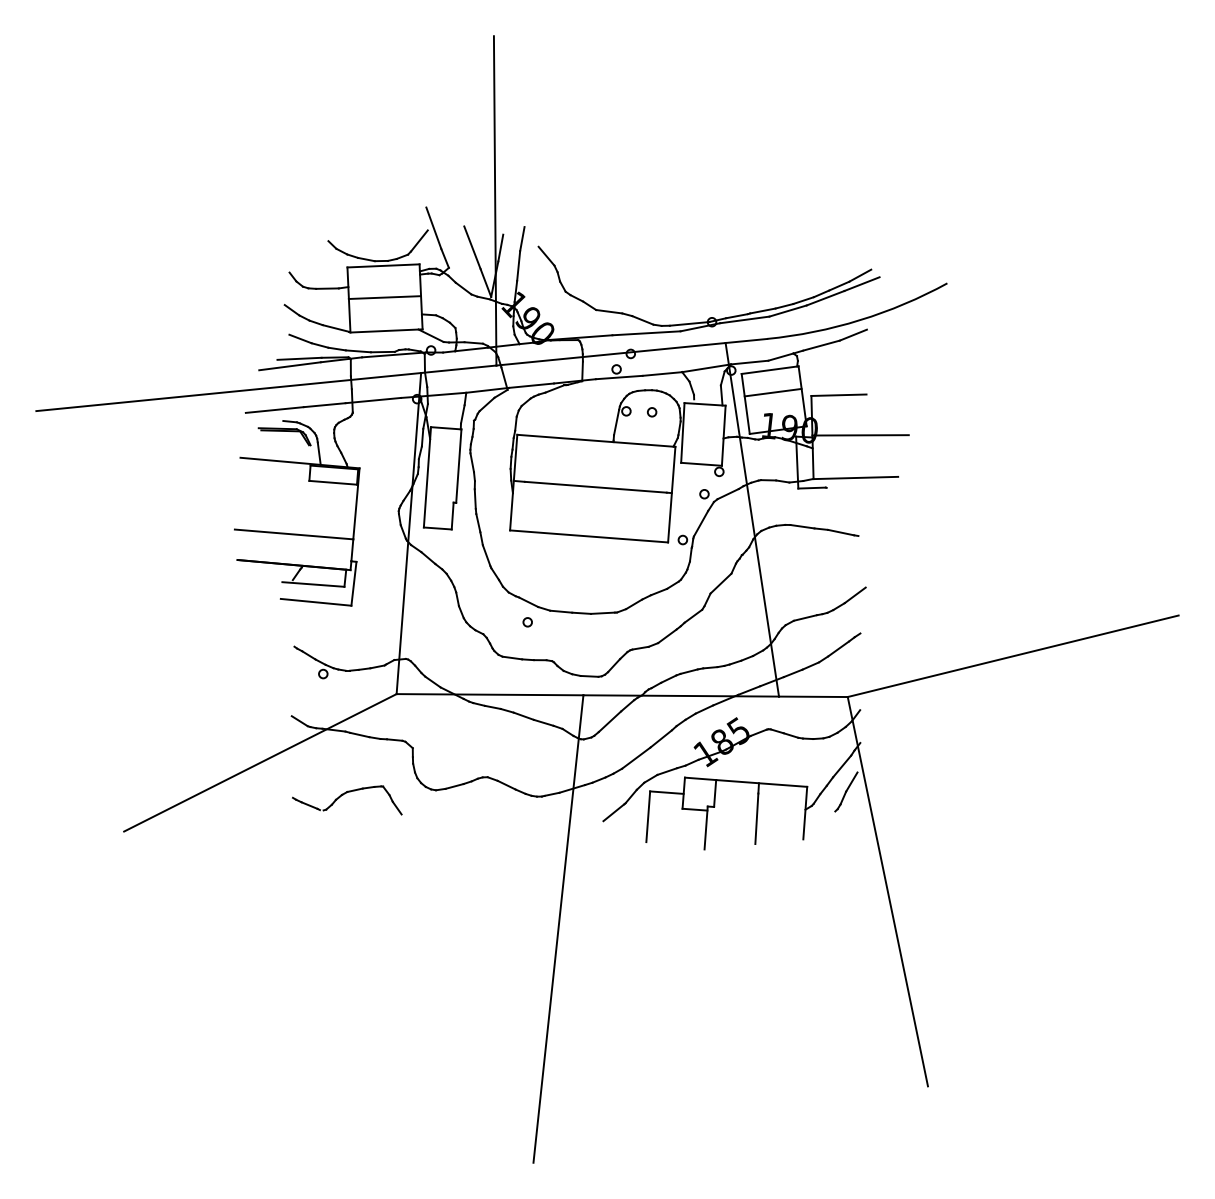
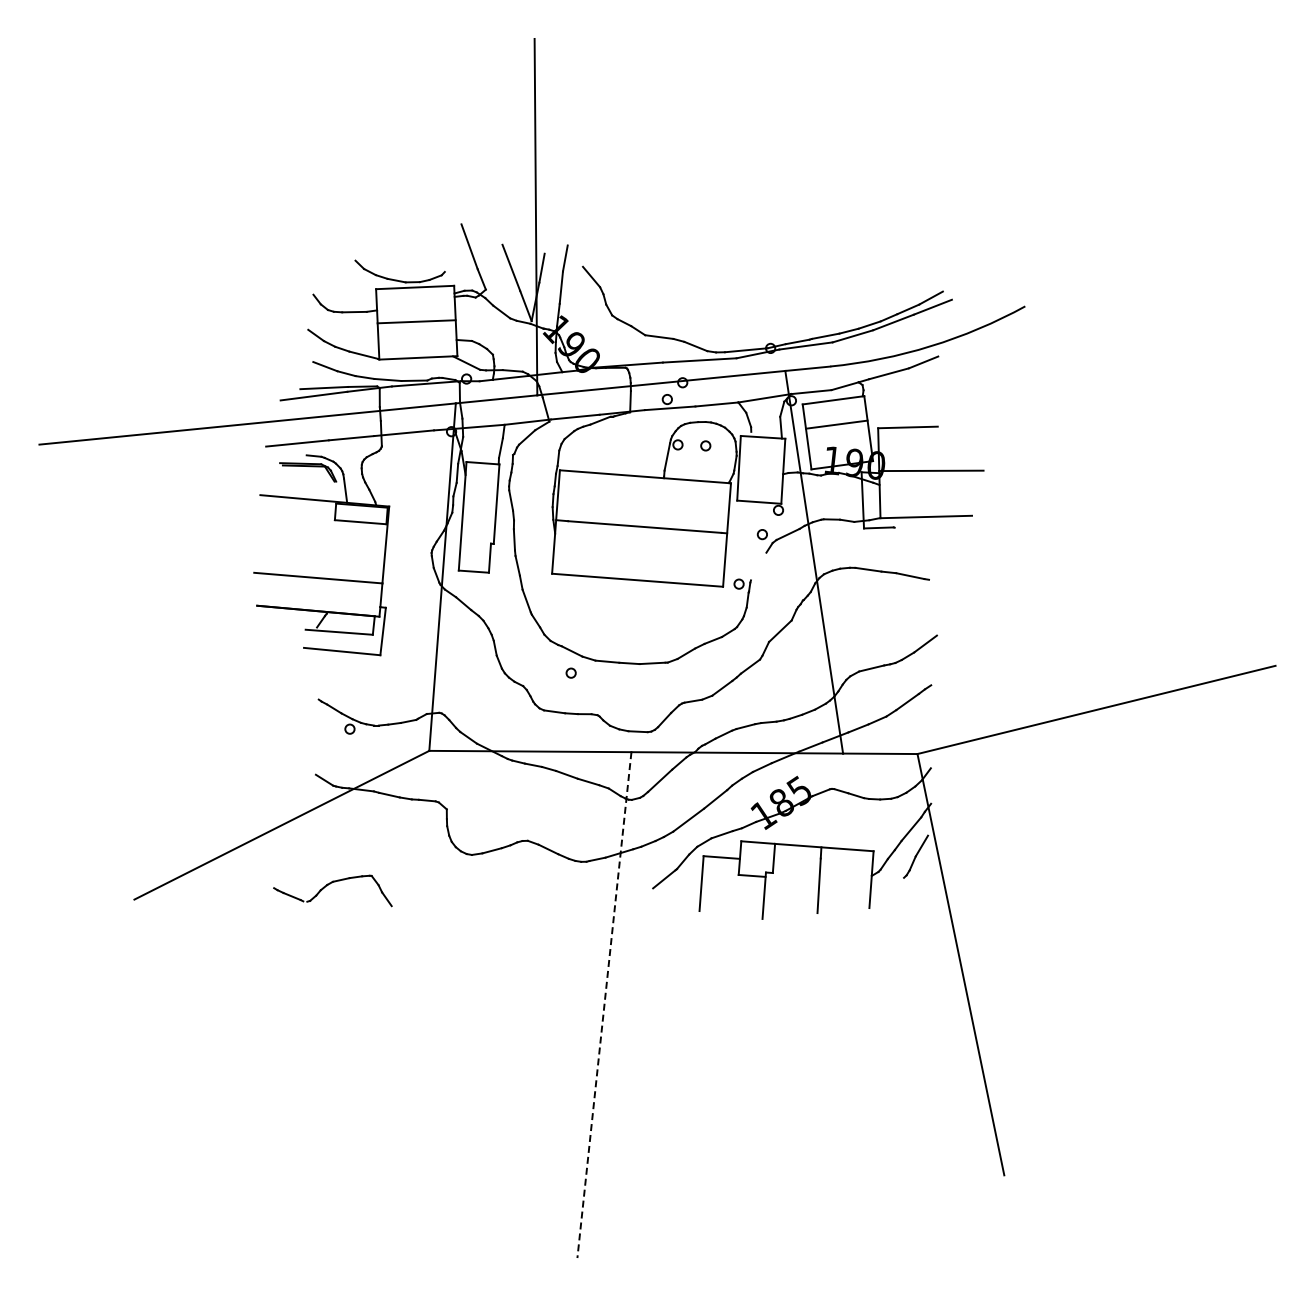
line: (418, 240) -> (453, 260), removed
line: (700, 523) -> (758, 566), removed
part: (345, 794) -> (330, 884), moved
line: (558, 929) -> (604, 1005), solid -> dashed

